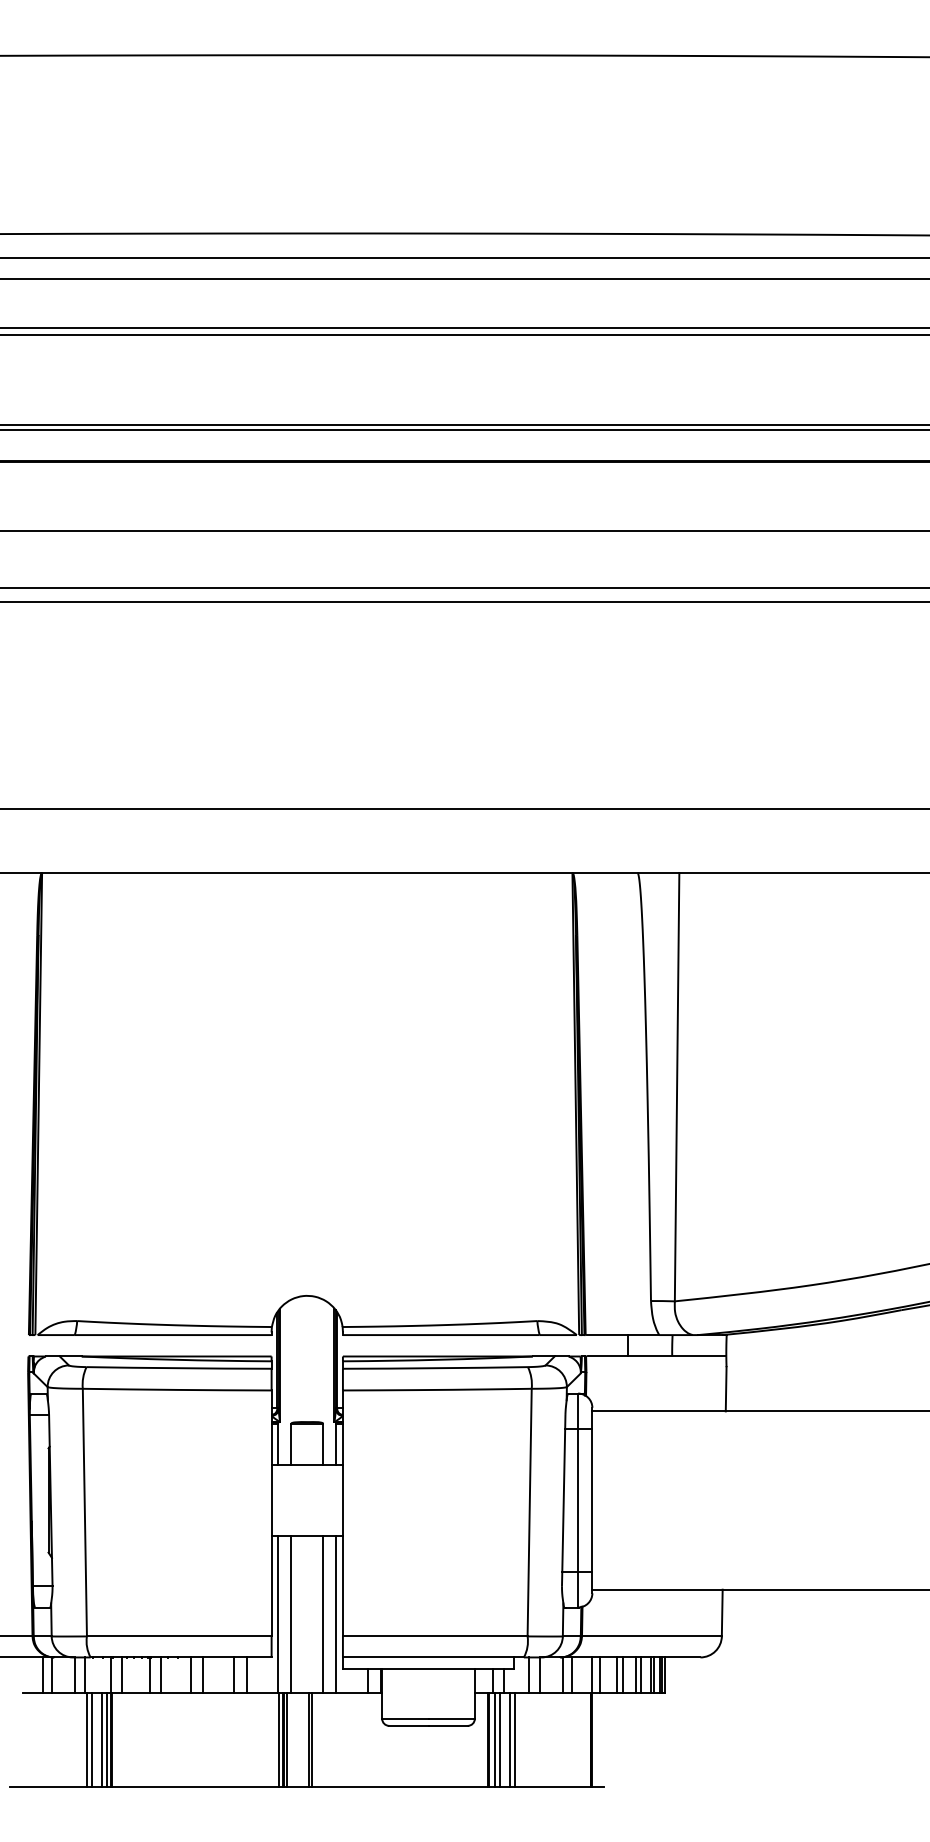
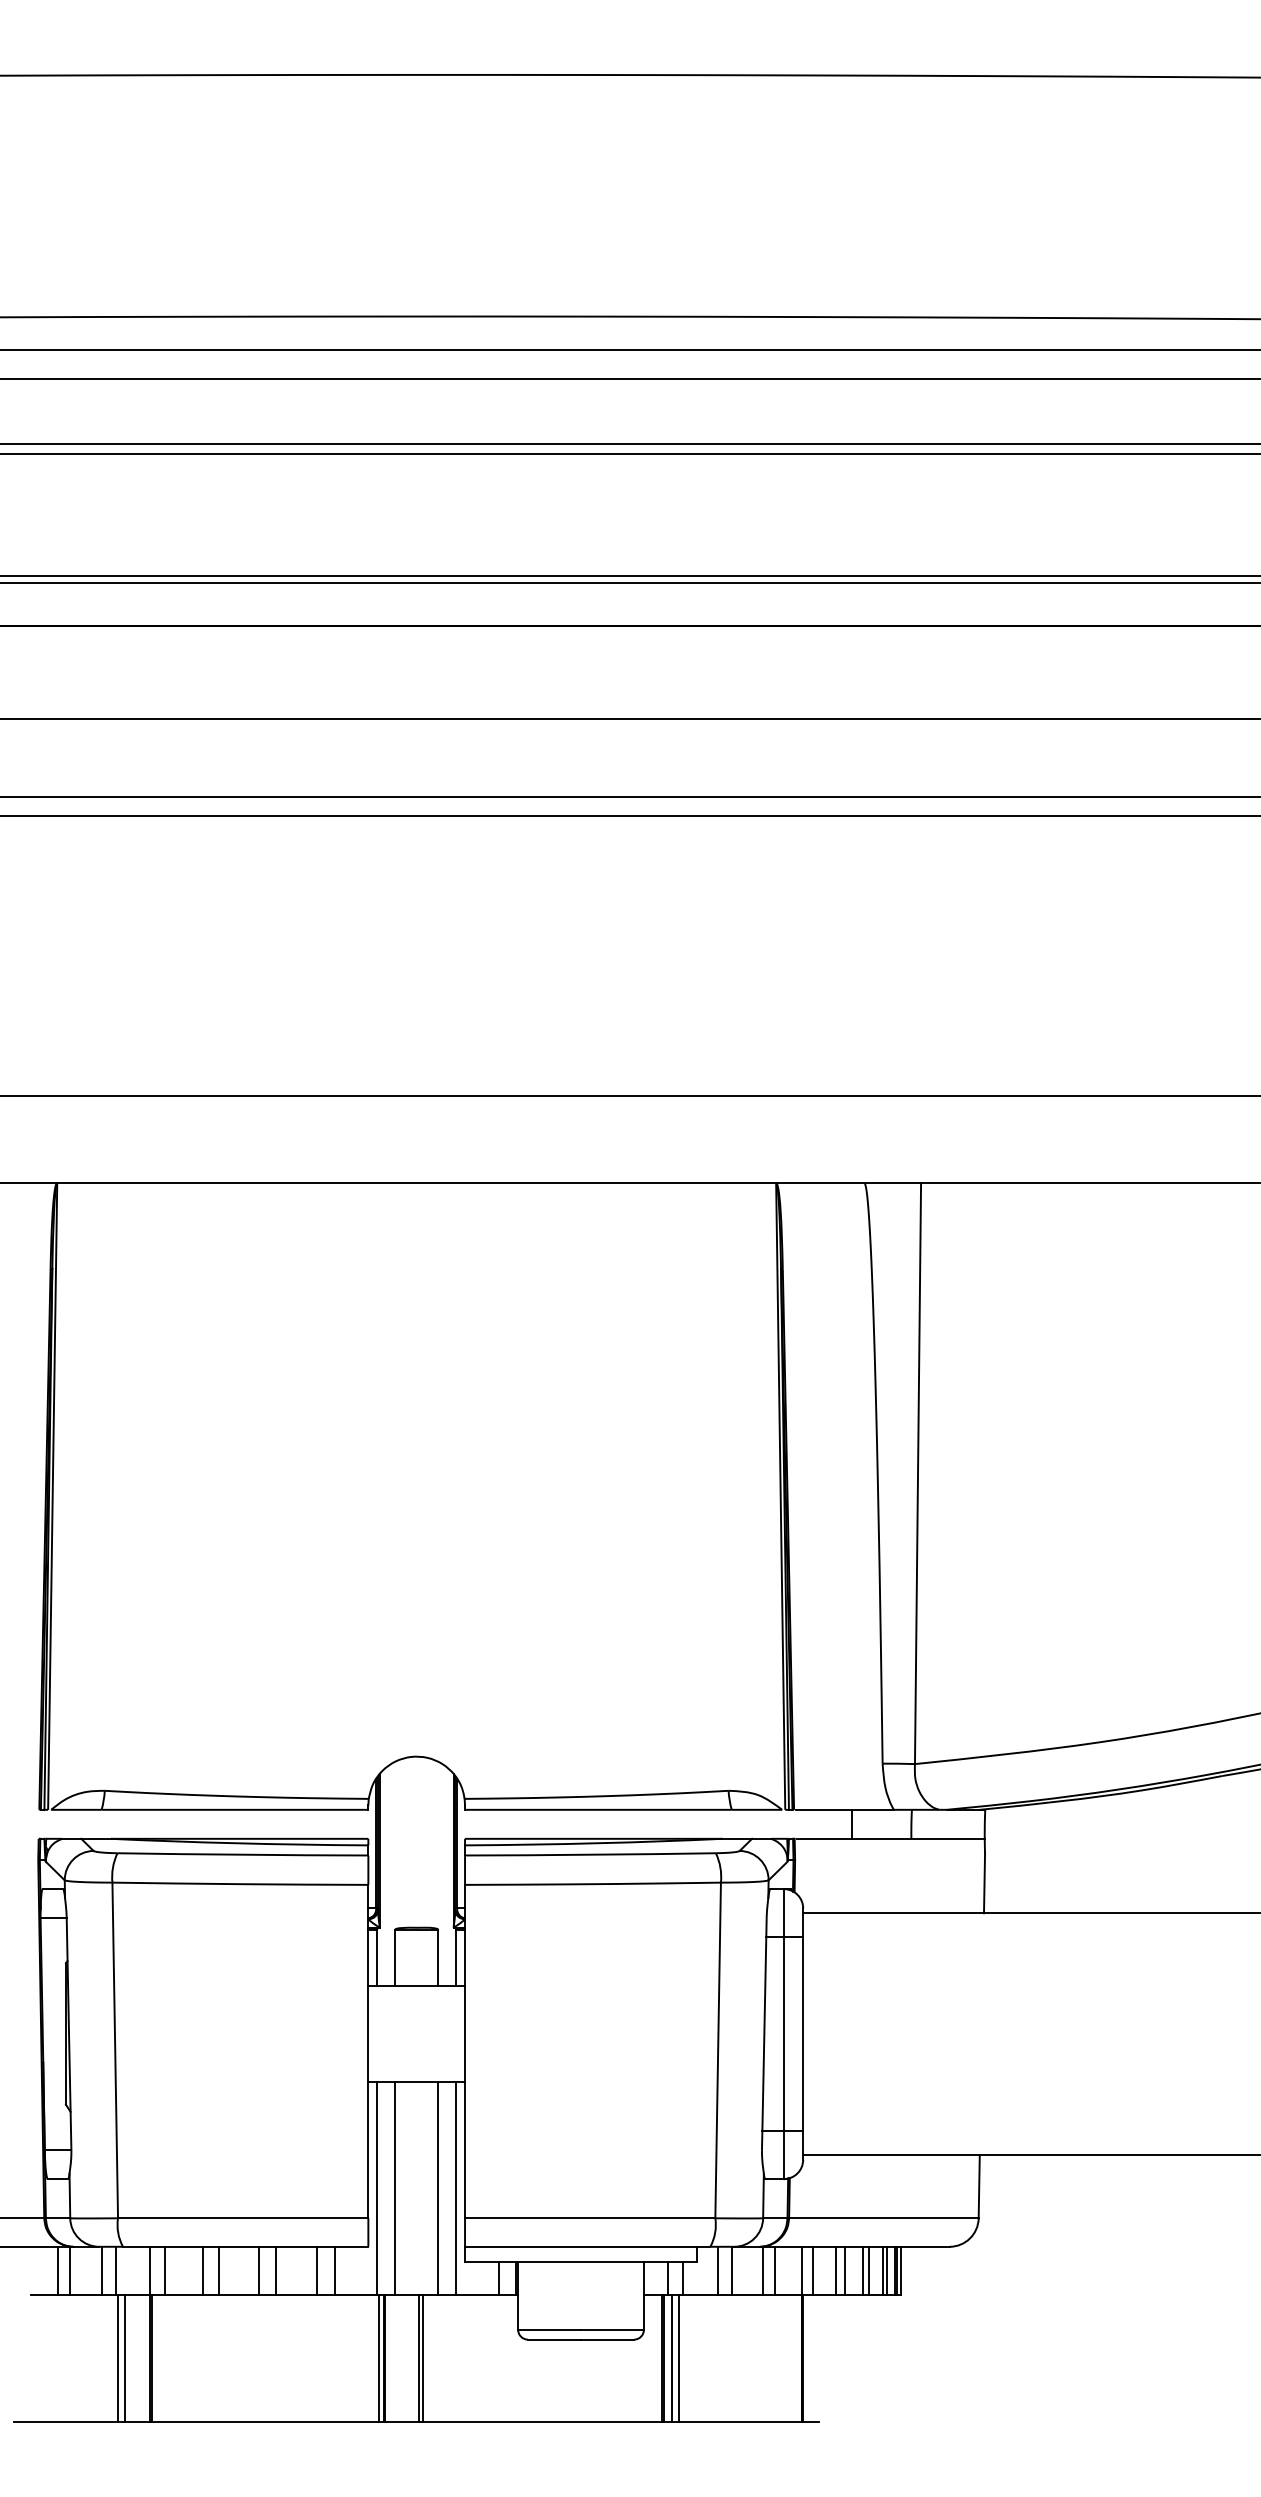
line: (102, 1739) -> (138, 2358), removed
line: (107, 1739) -> (145, 2358), removed
line: (287, 1739) -> (389, 2358), removed
line: (509, 1739) -> (691, 2358), removed
line: (515, 1739) -> (698, 2358), removed

